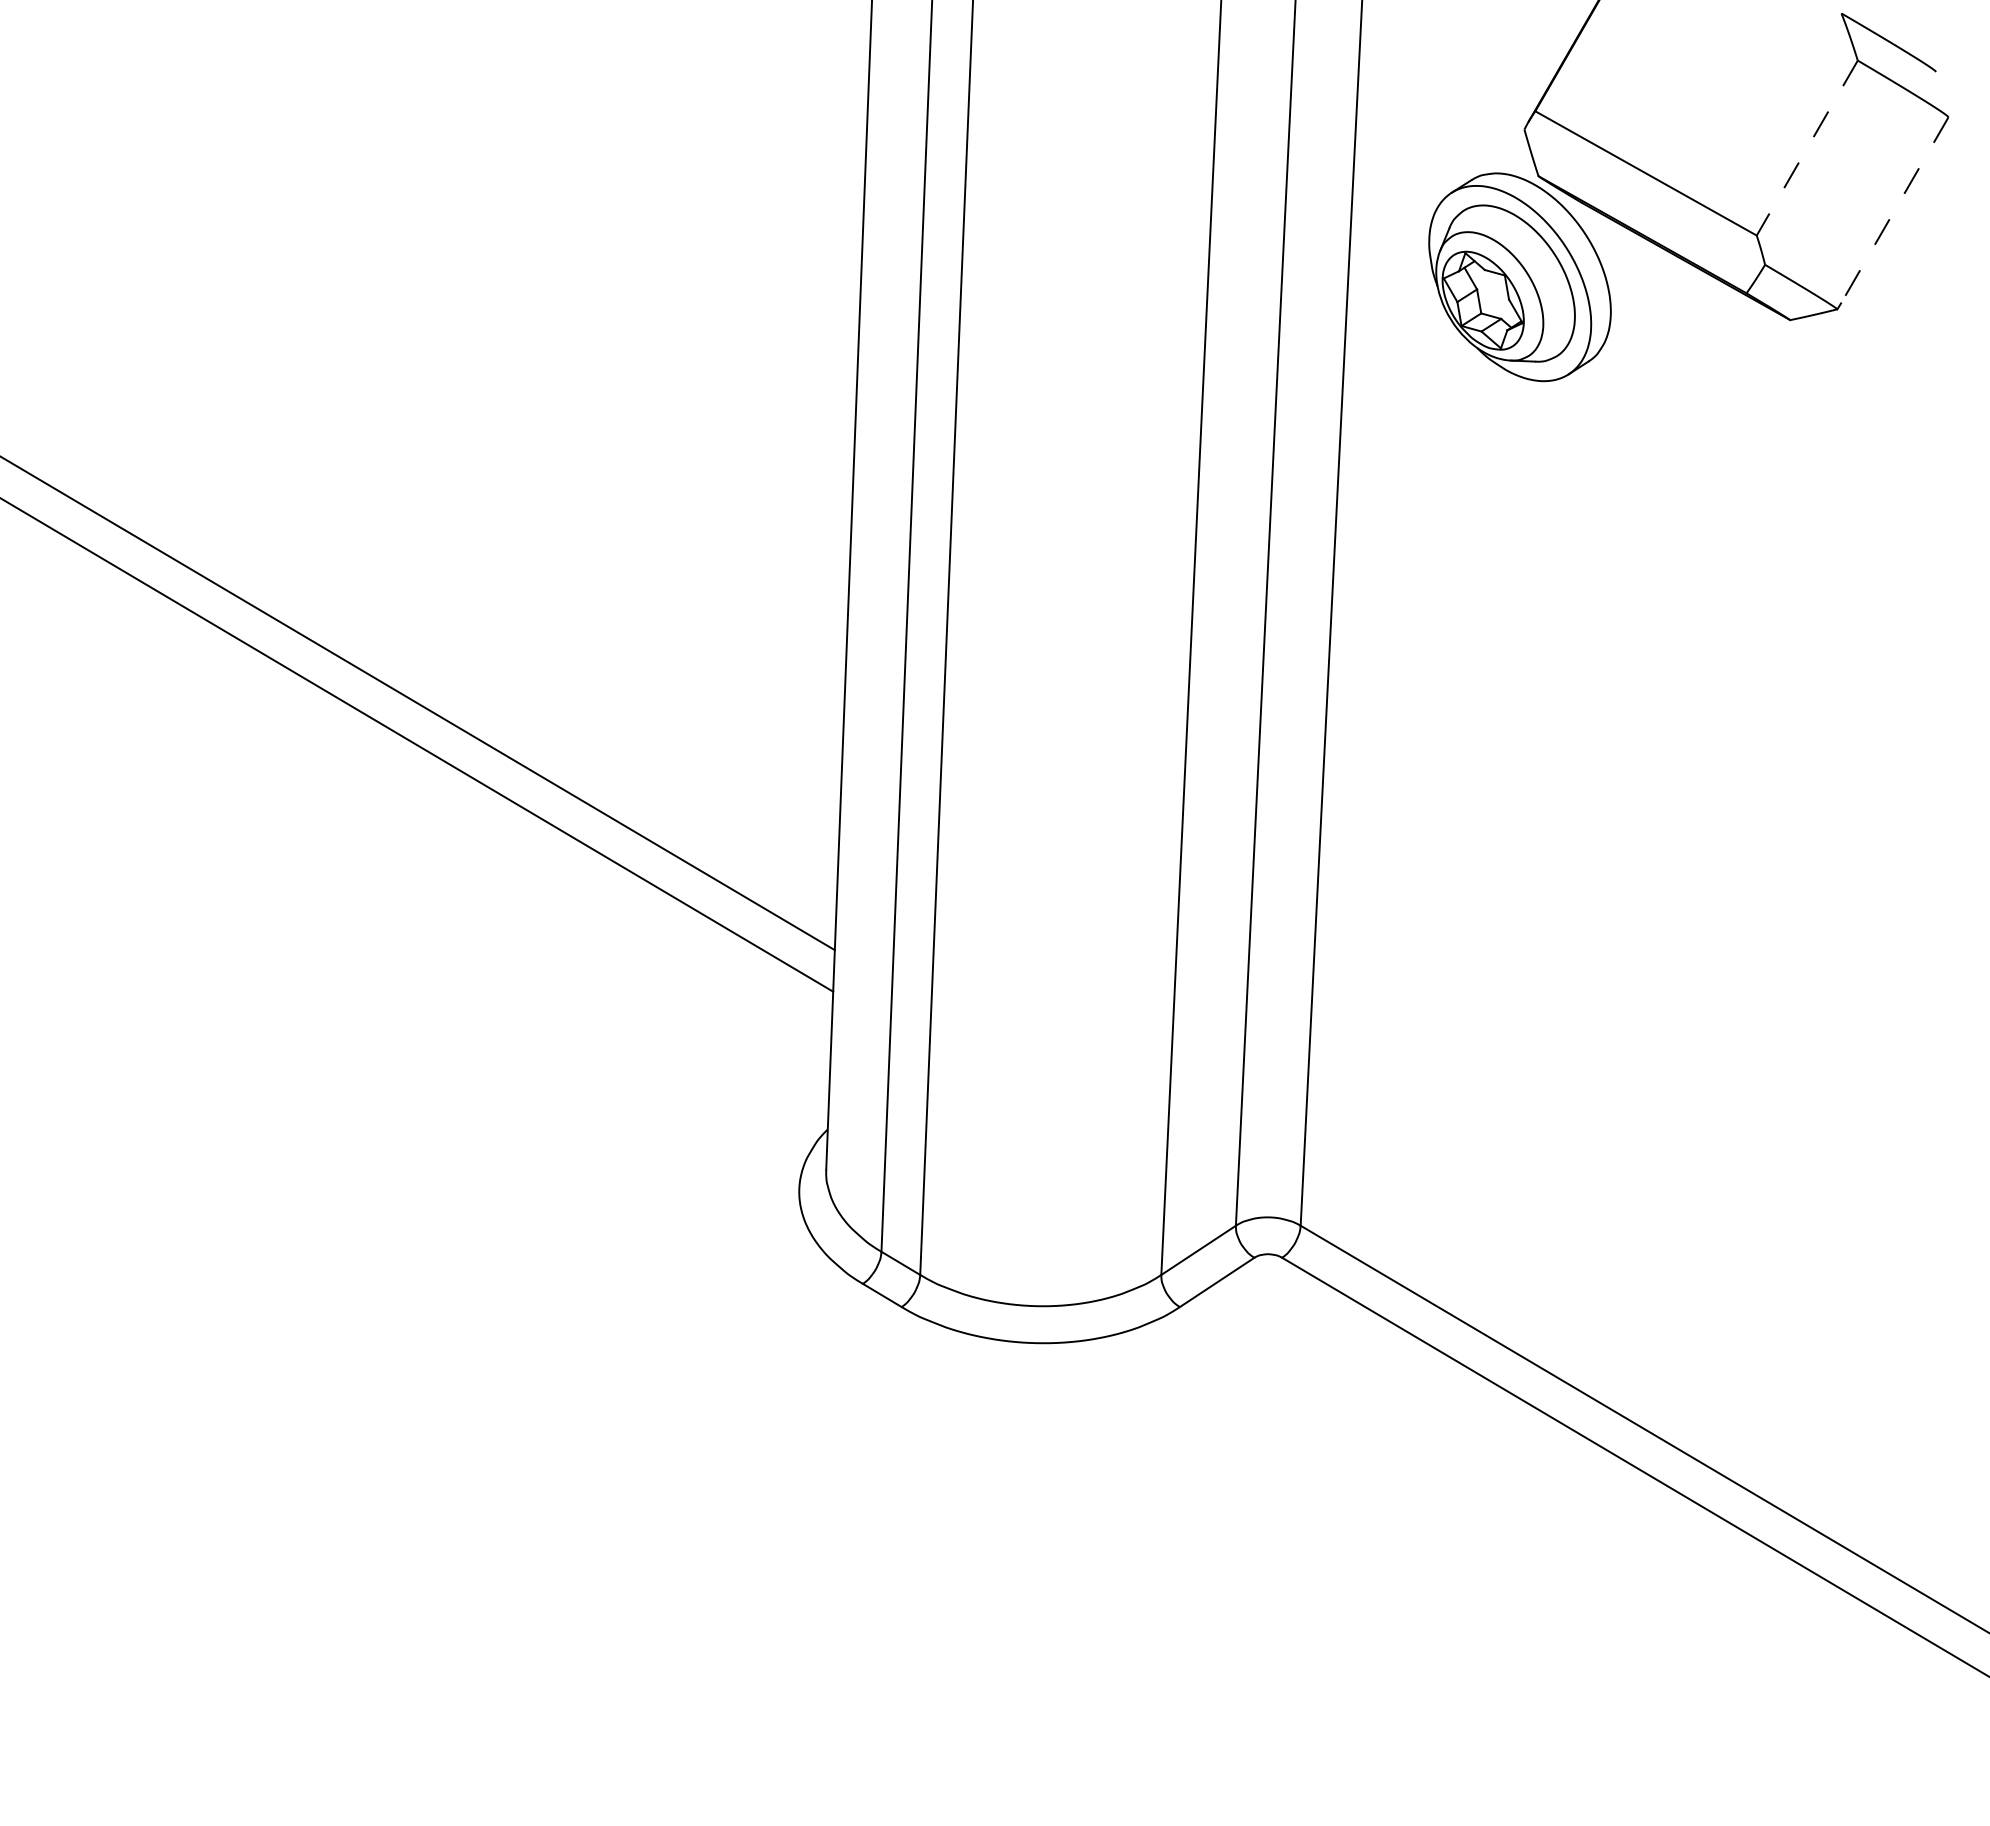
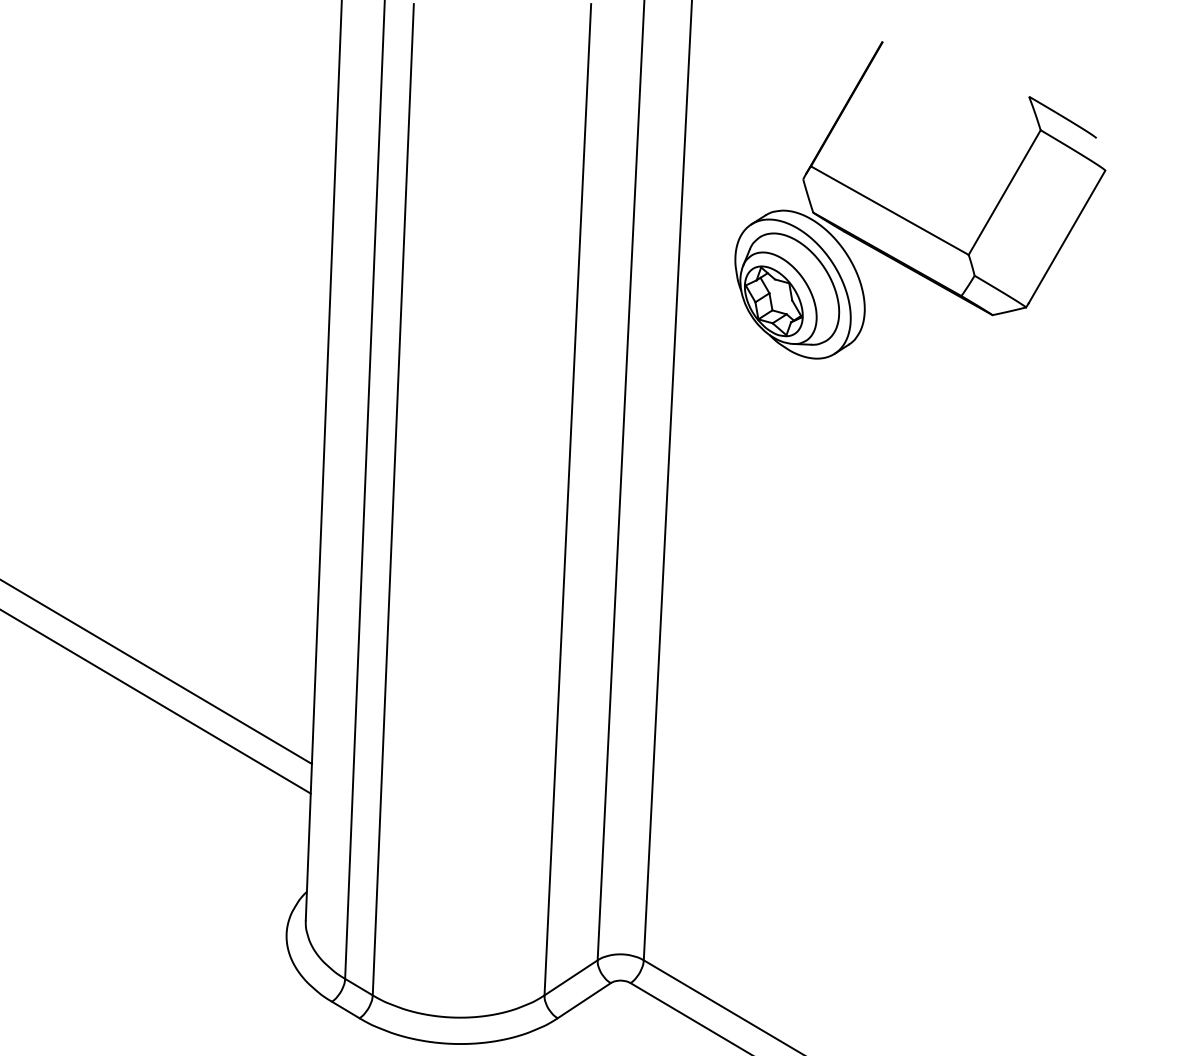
line: (1807, 148) -> (1004, 192), dashed -> solid
line: (1894, 210) -> (1066, 237), dashed -> solid

